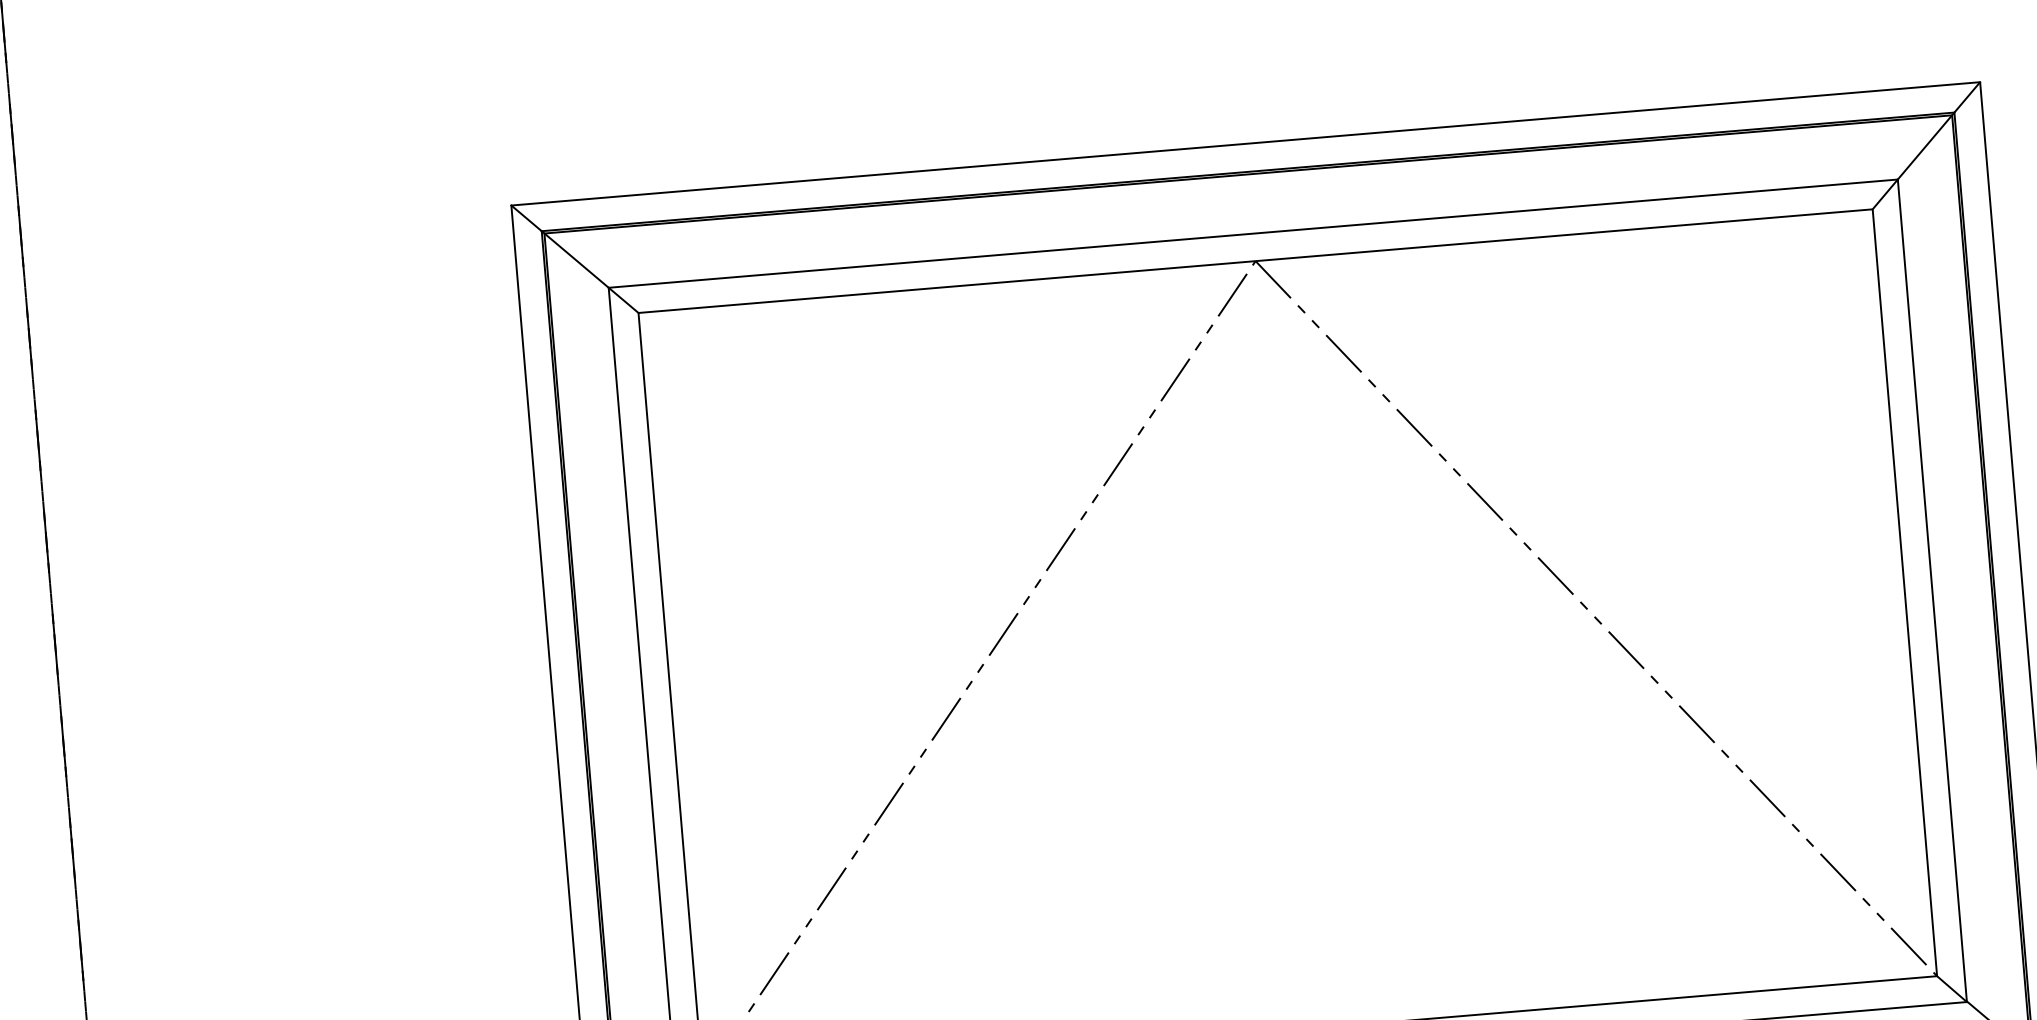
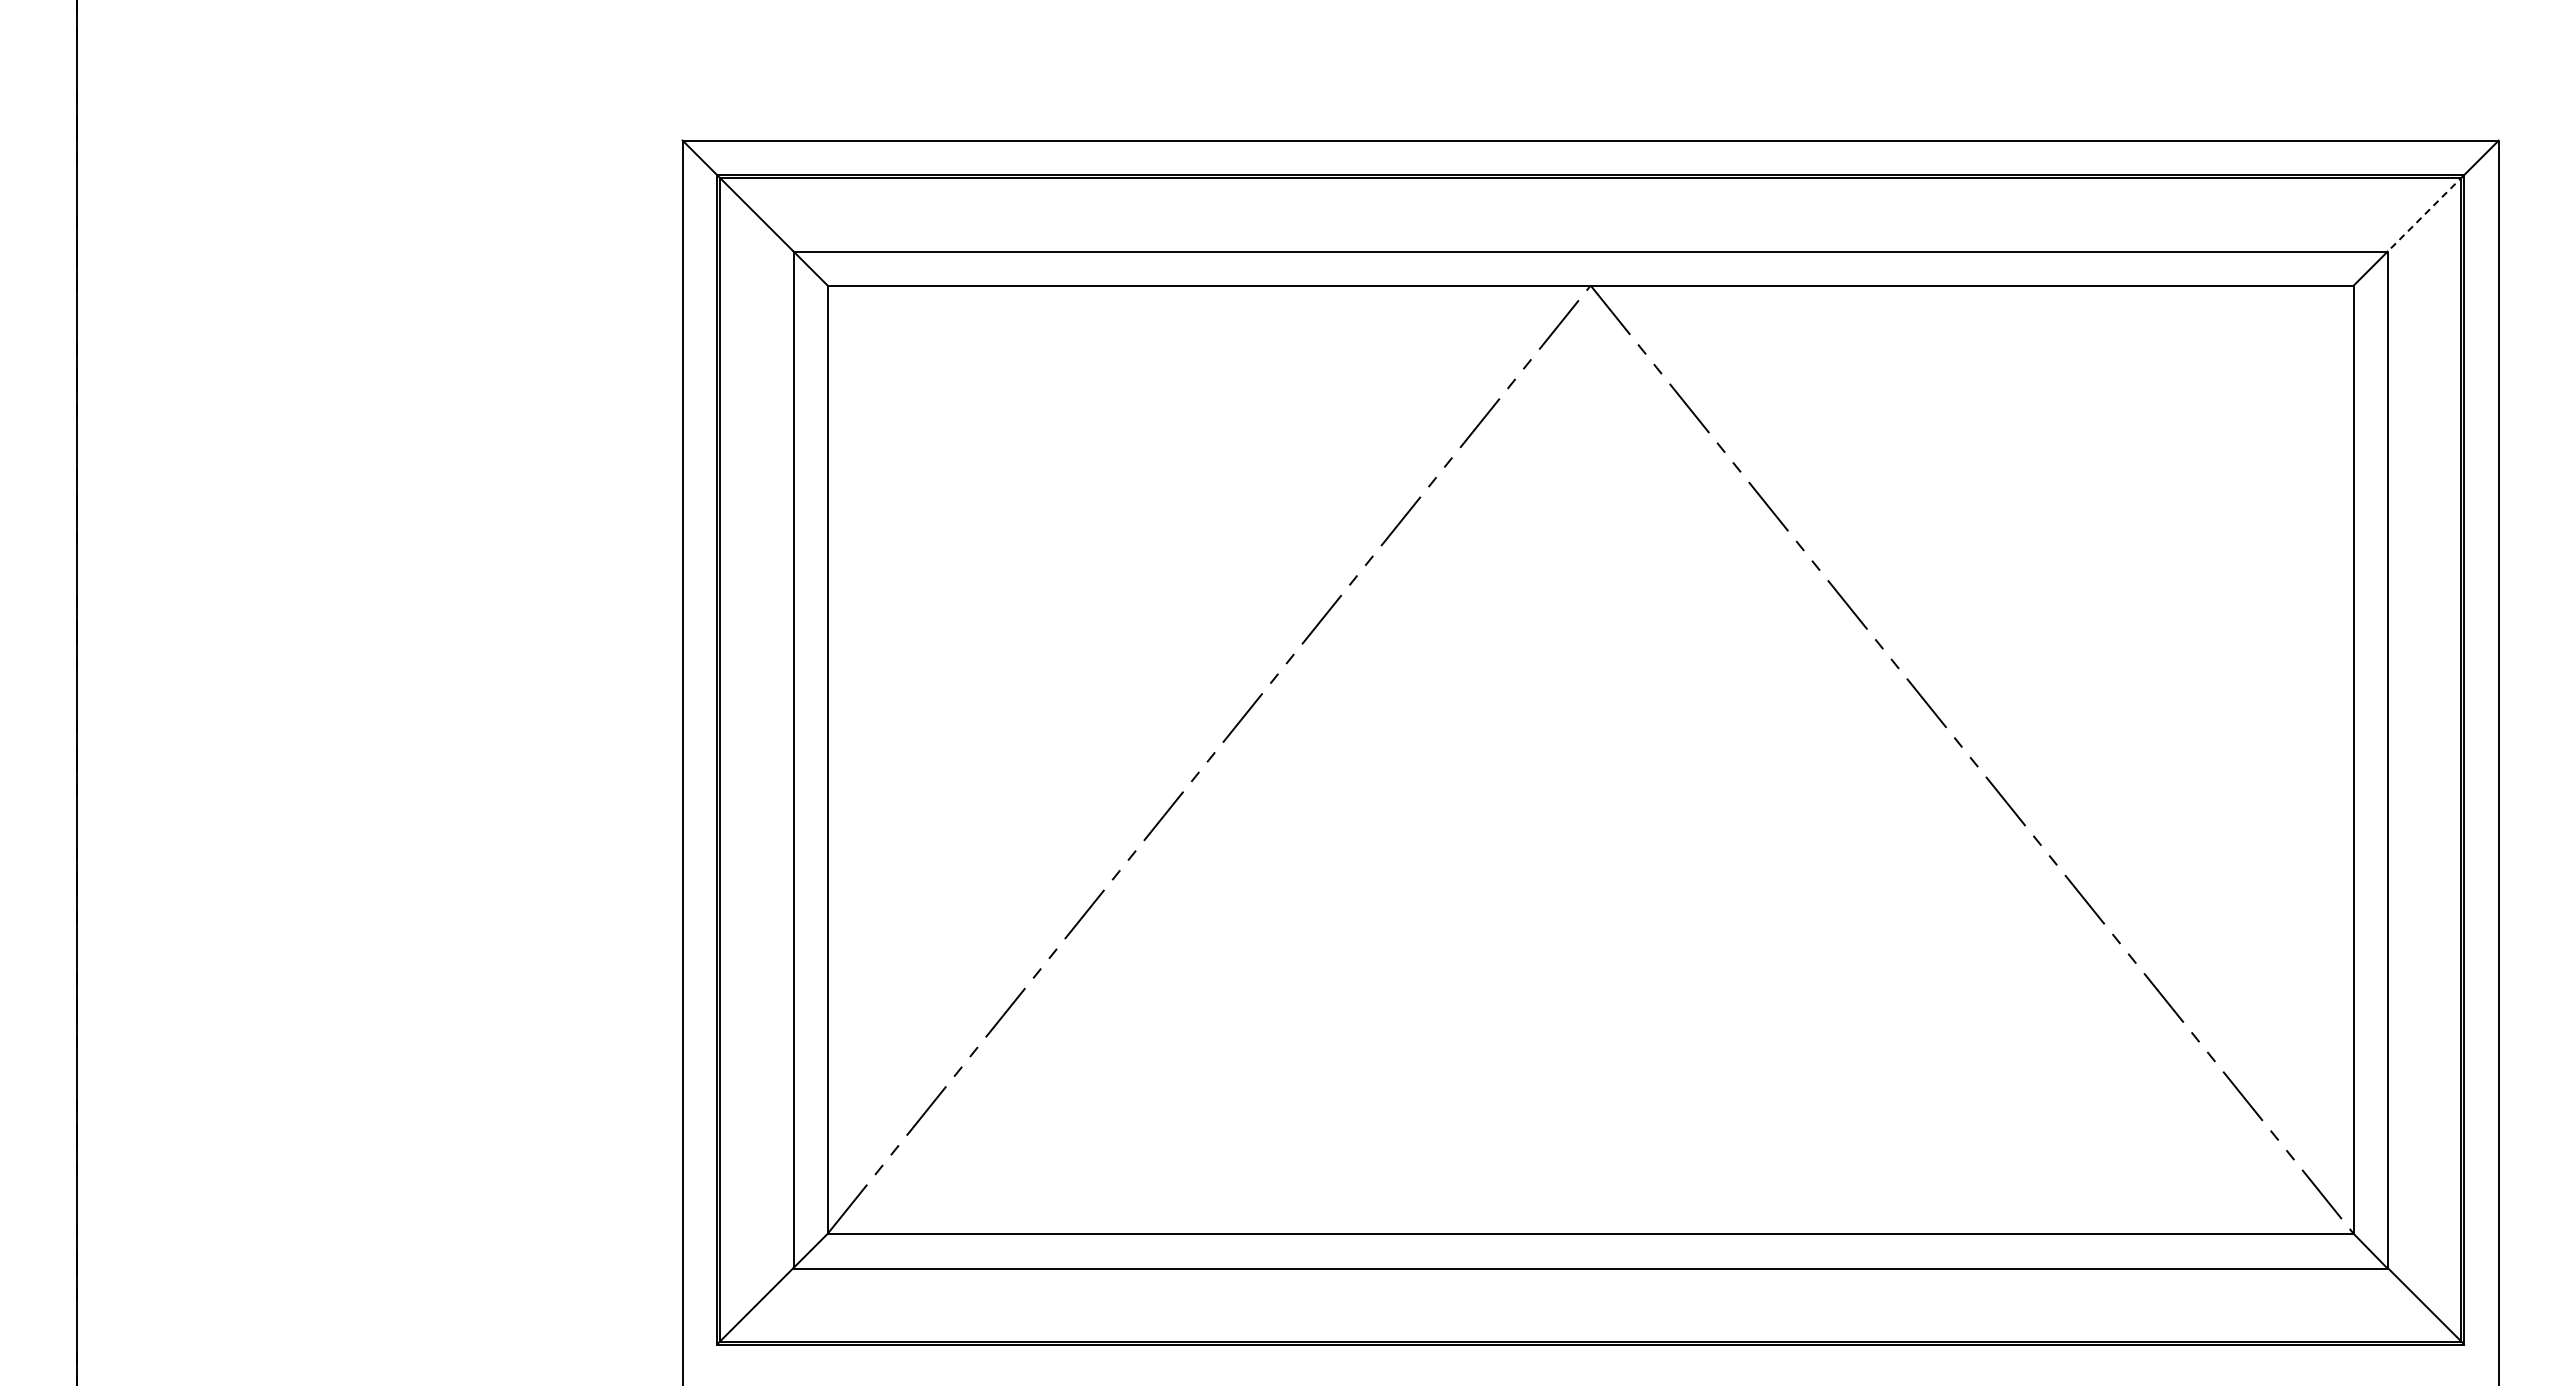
line: (1925, 146) -> (2425, 213), solid -> dashed

